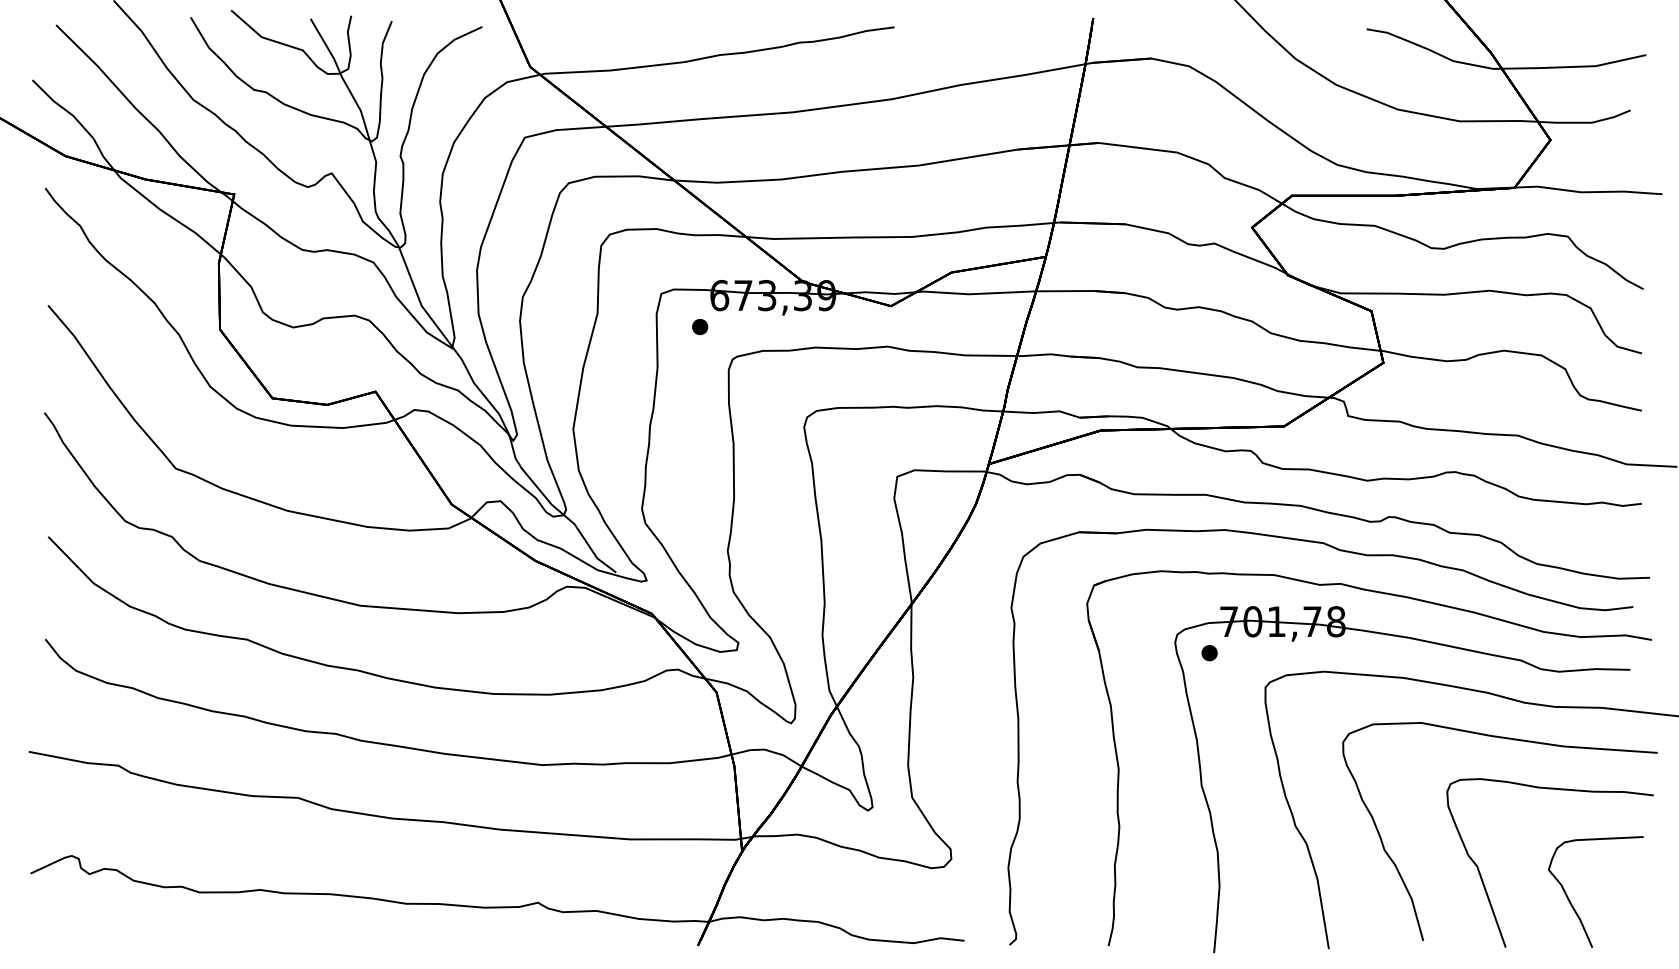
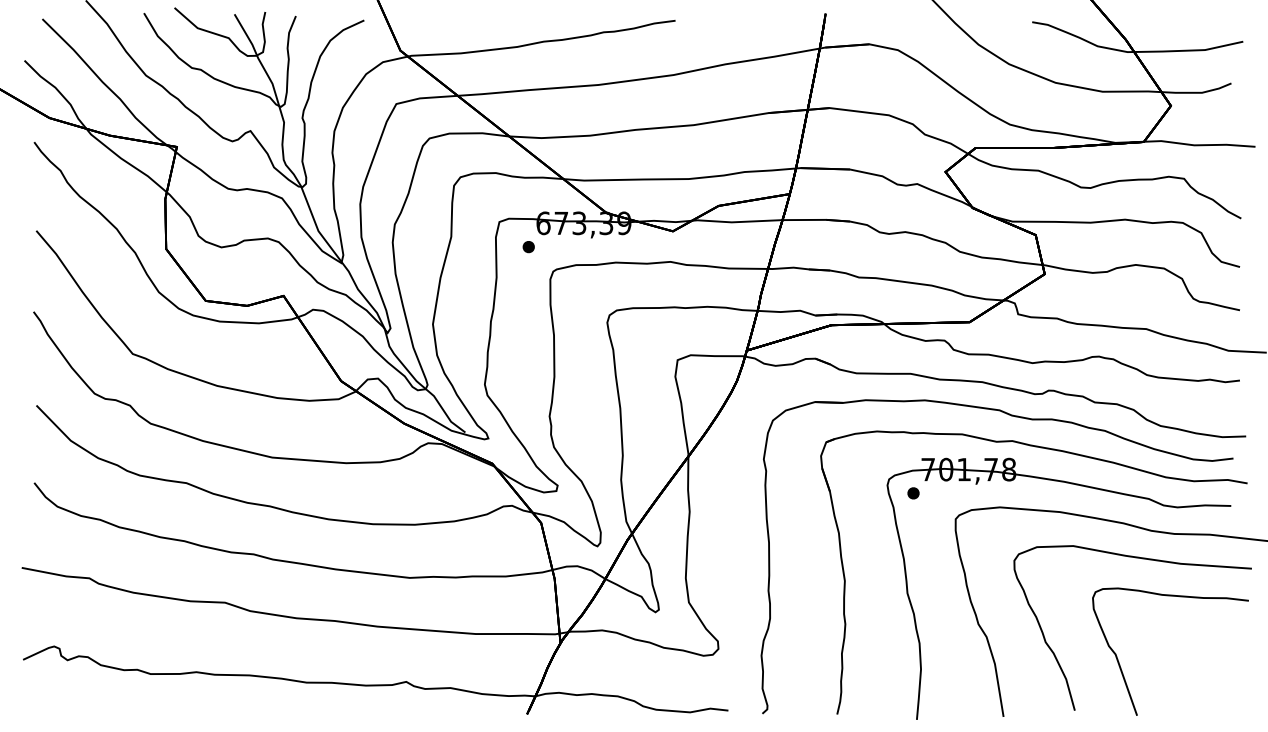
curve: (1571, 902) -> (1186, 681), removed

